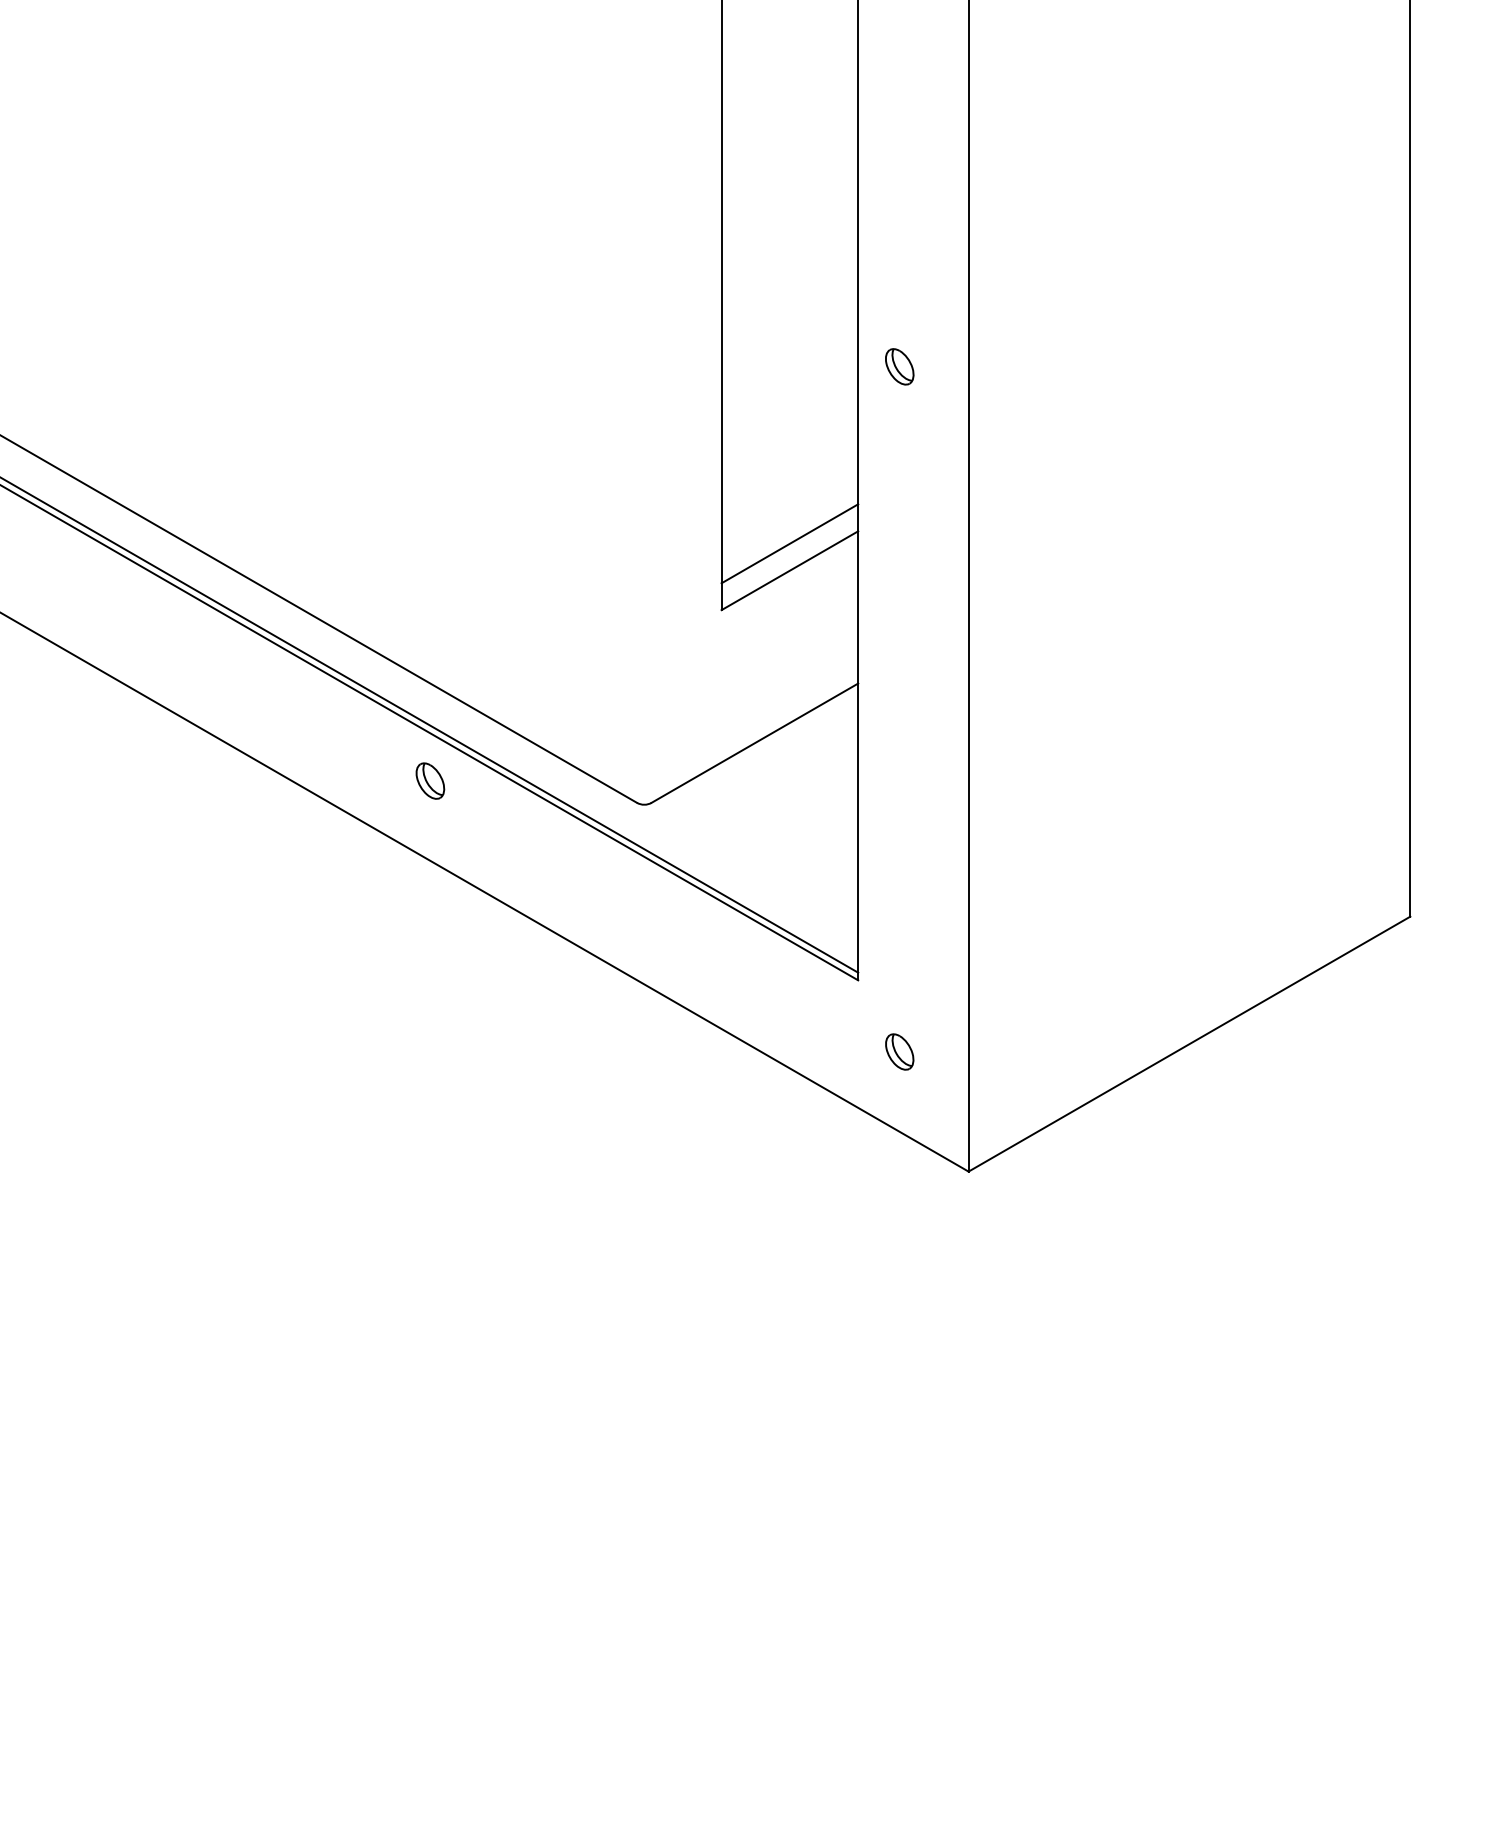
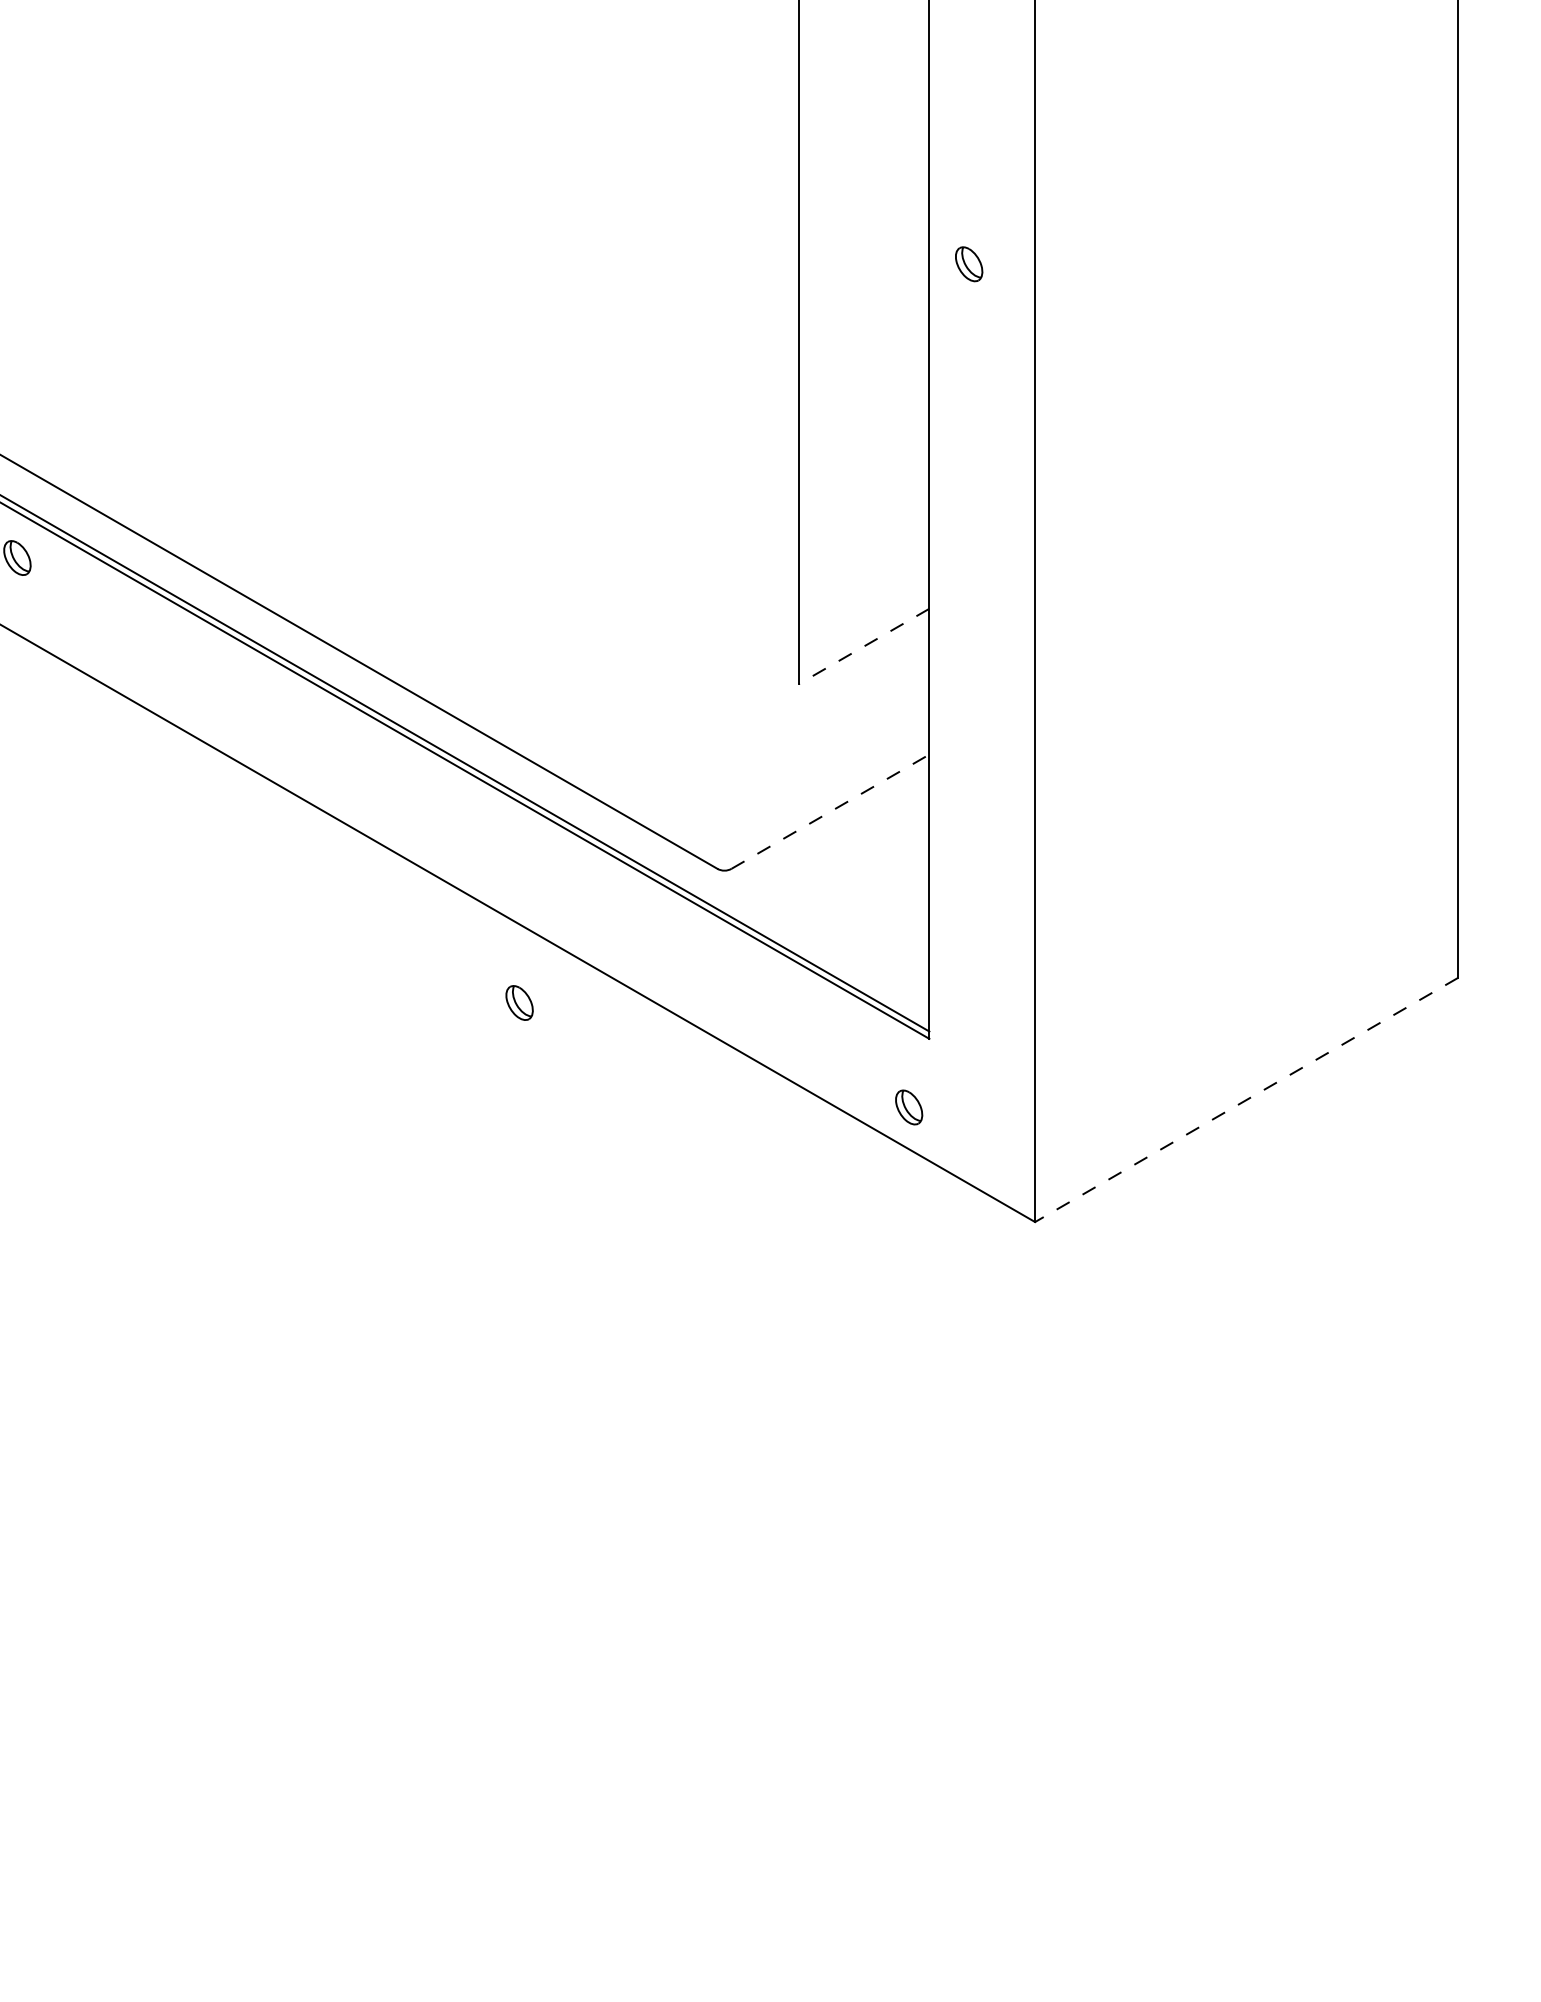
part: (900, 367) -> (969, 264), moved
line: (789, 543) -> (863, 620), removed
line: (789, 570) -> (863, 646), solid -> dashed
line: (754, 742) -> (830, 811), solid -> dashed
part: (430, 780) -> (519, 1002), moved
line: (1189, 1044) -> (1246, 1100), solid -> dashed
part: (900, 1052) -> (909, 1107), moved

